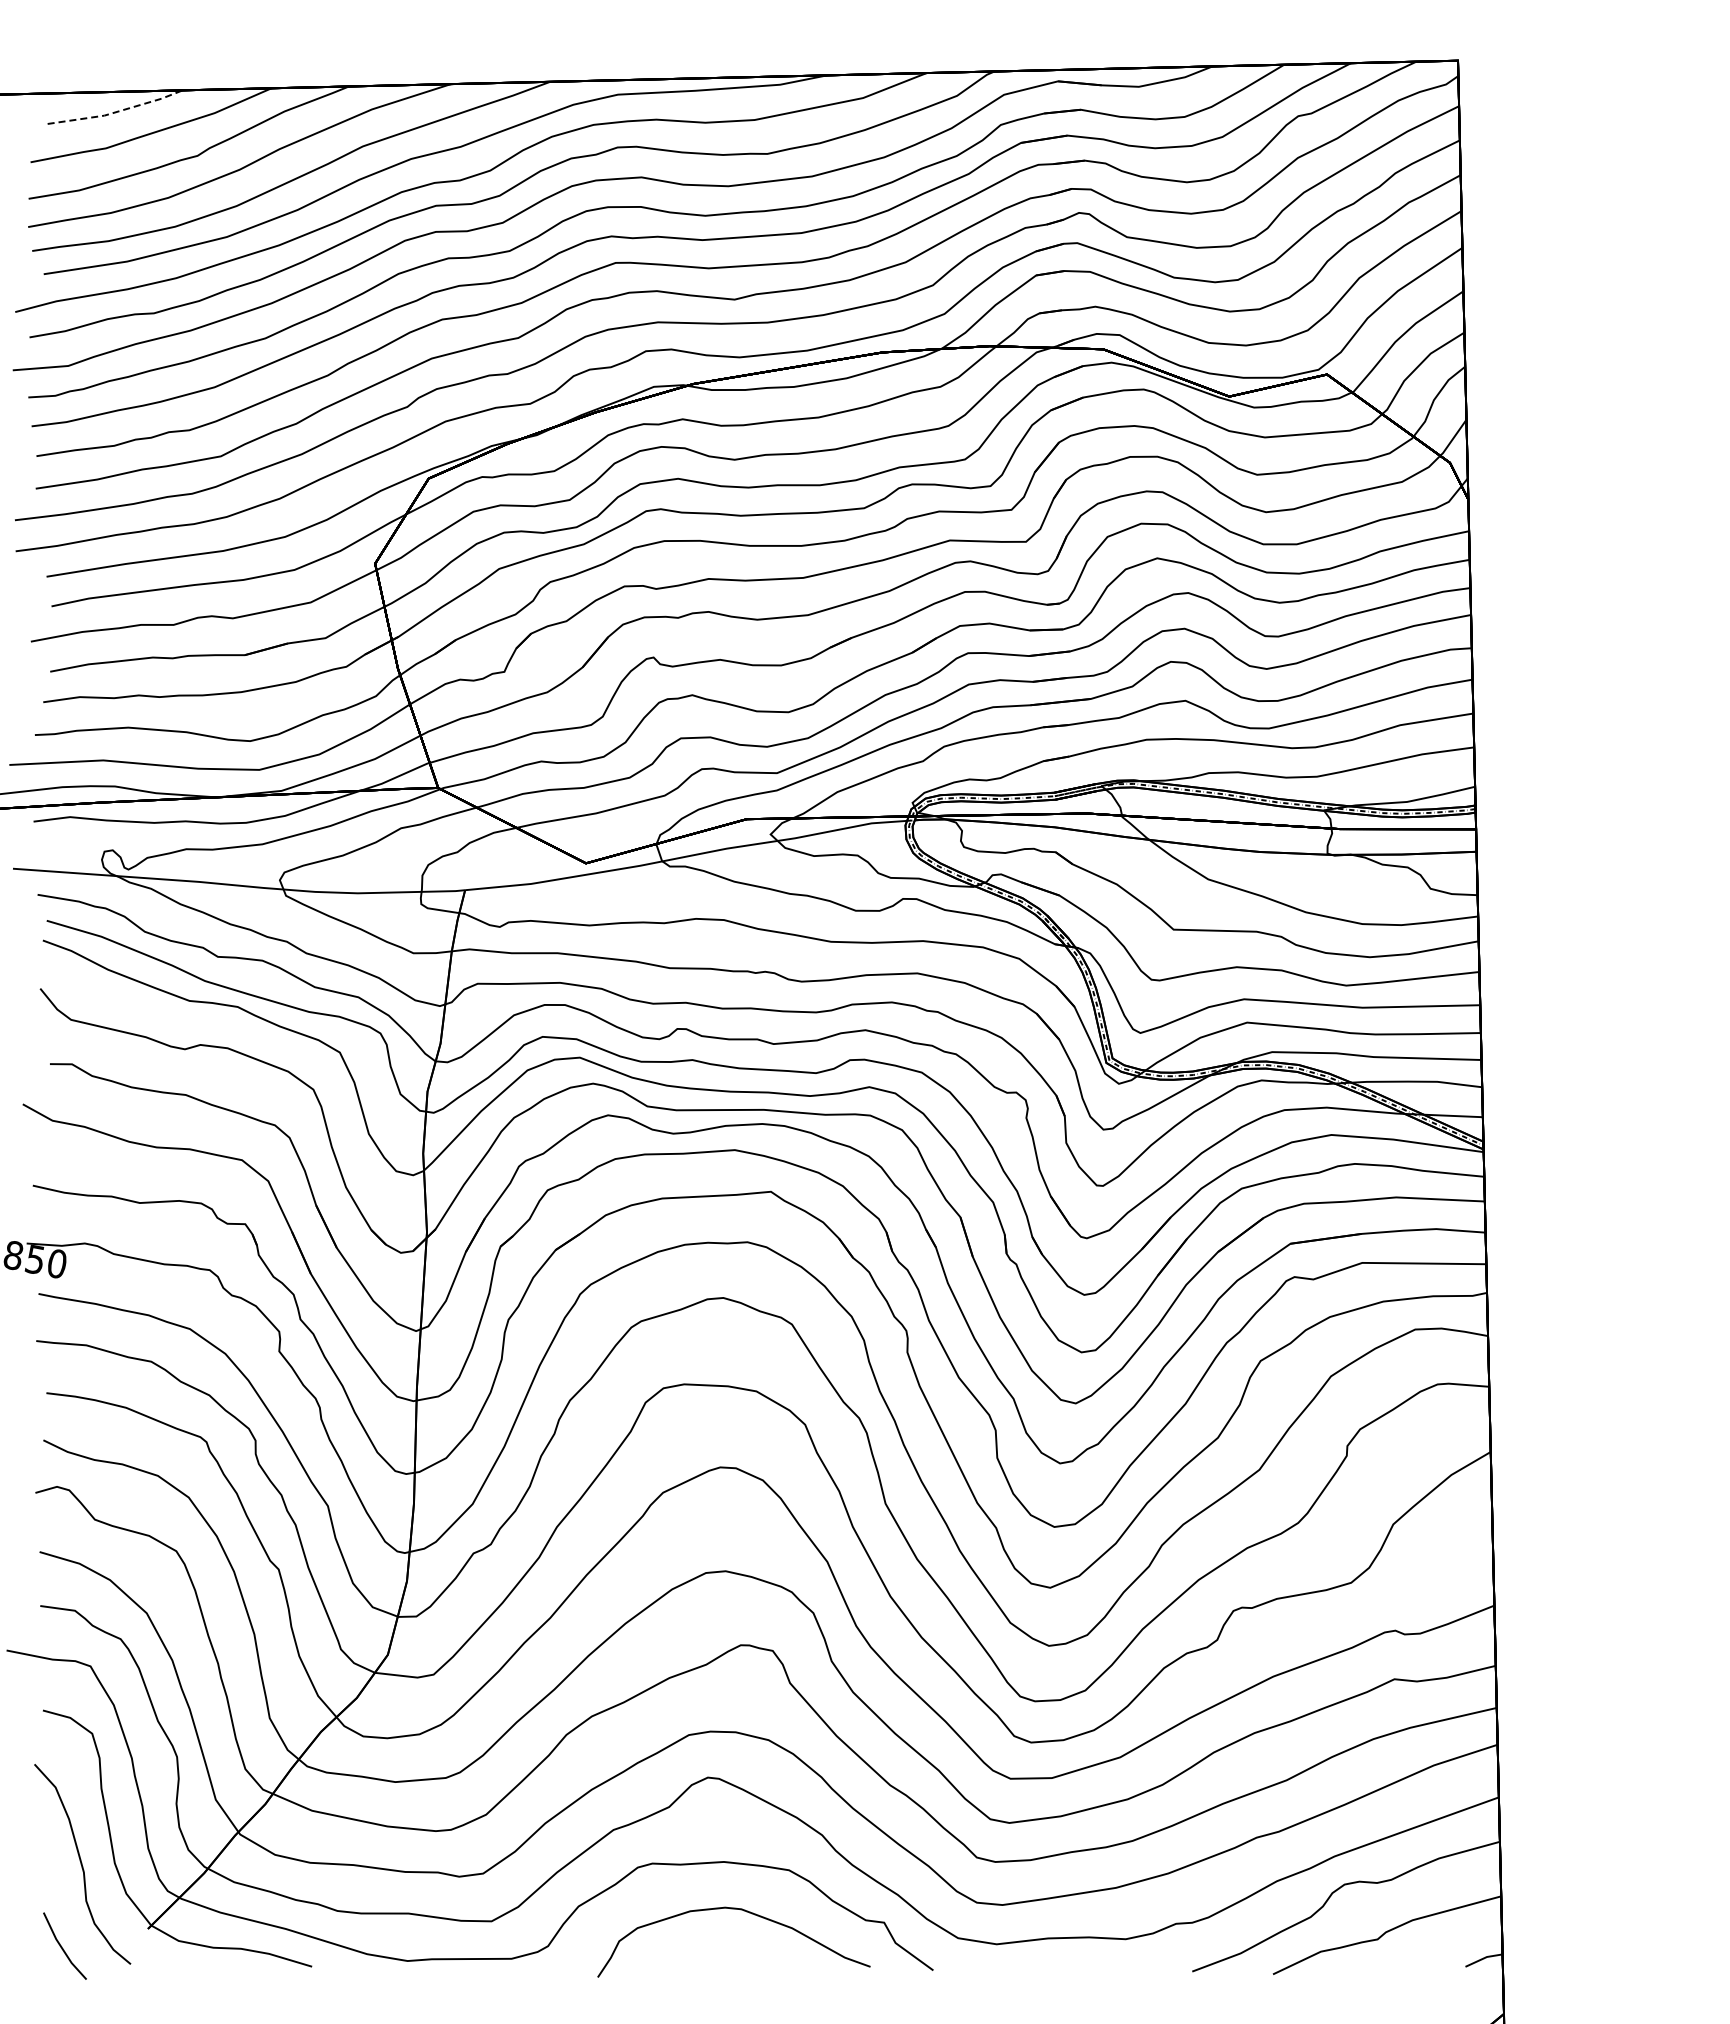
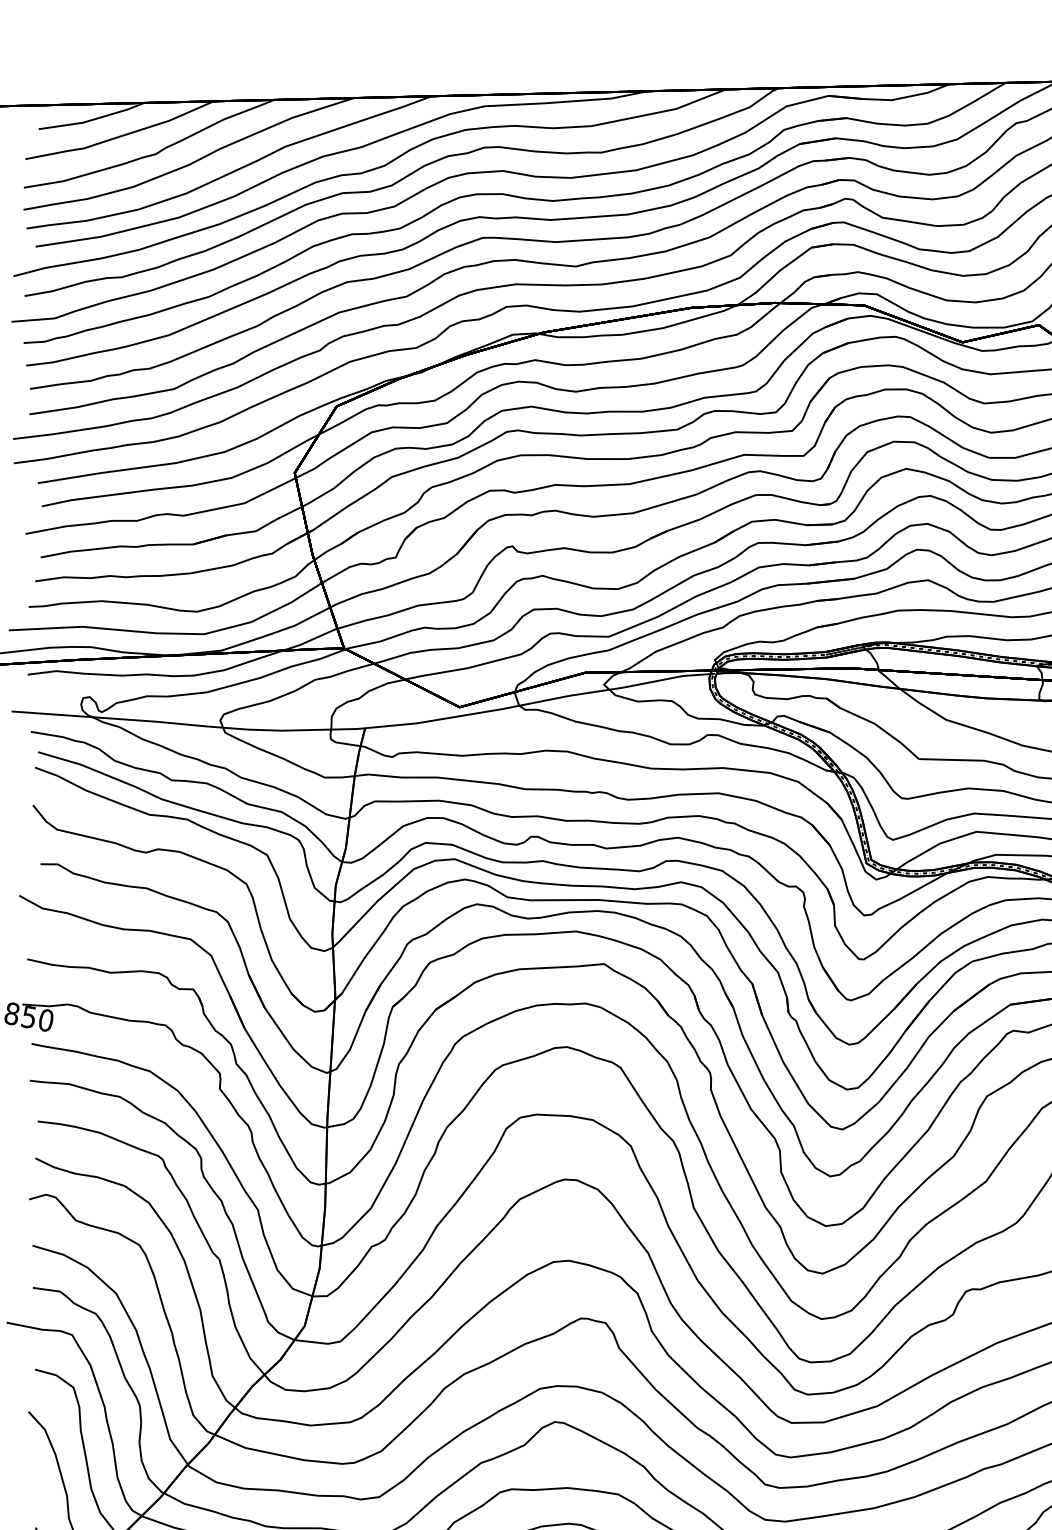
line: (116, 112) -> (92, 120), dashed -> solid

